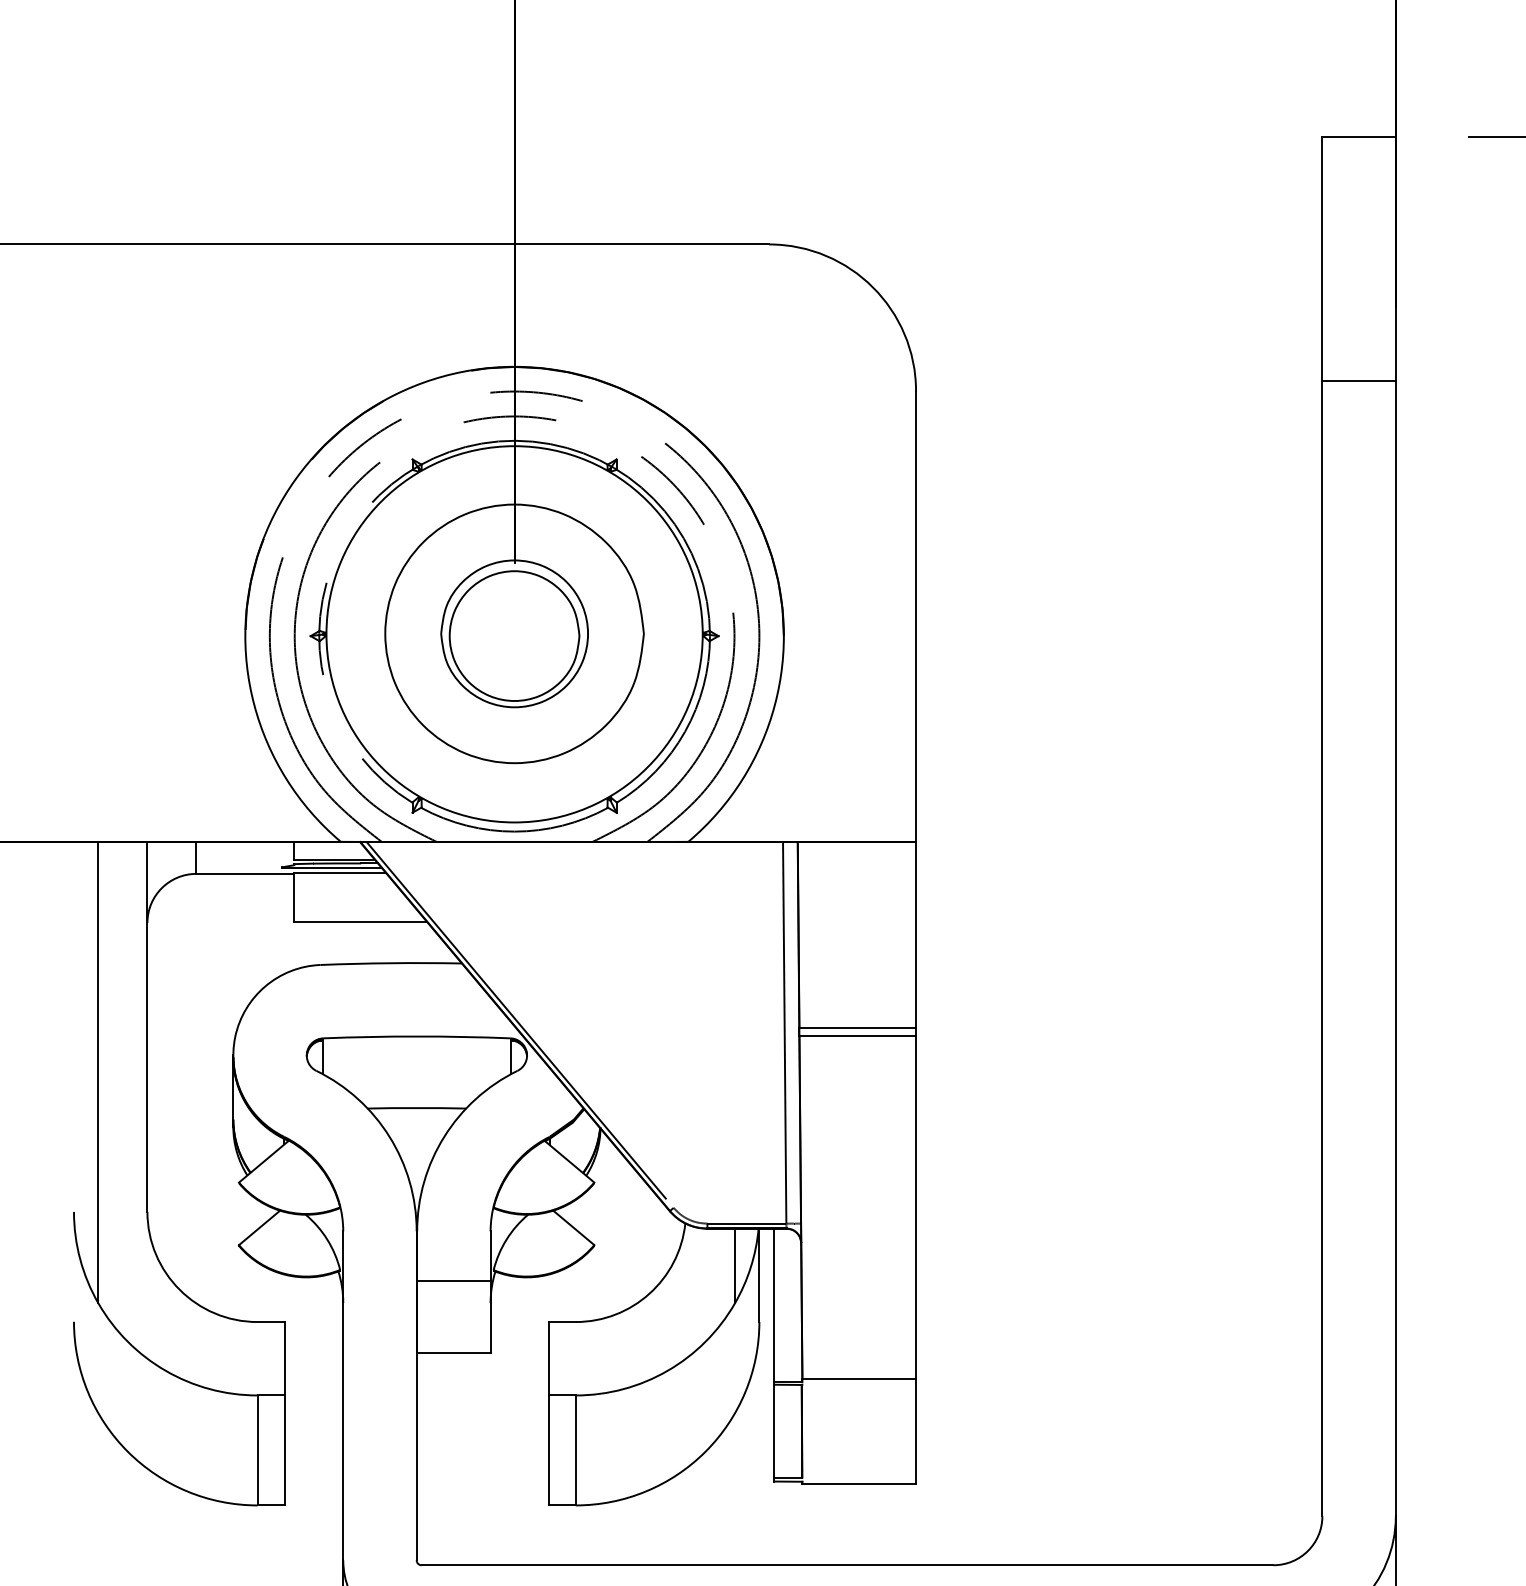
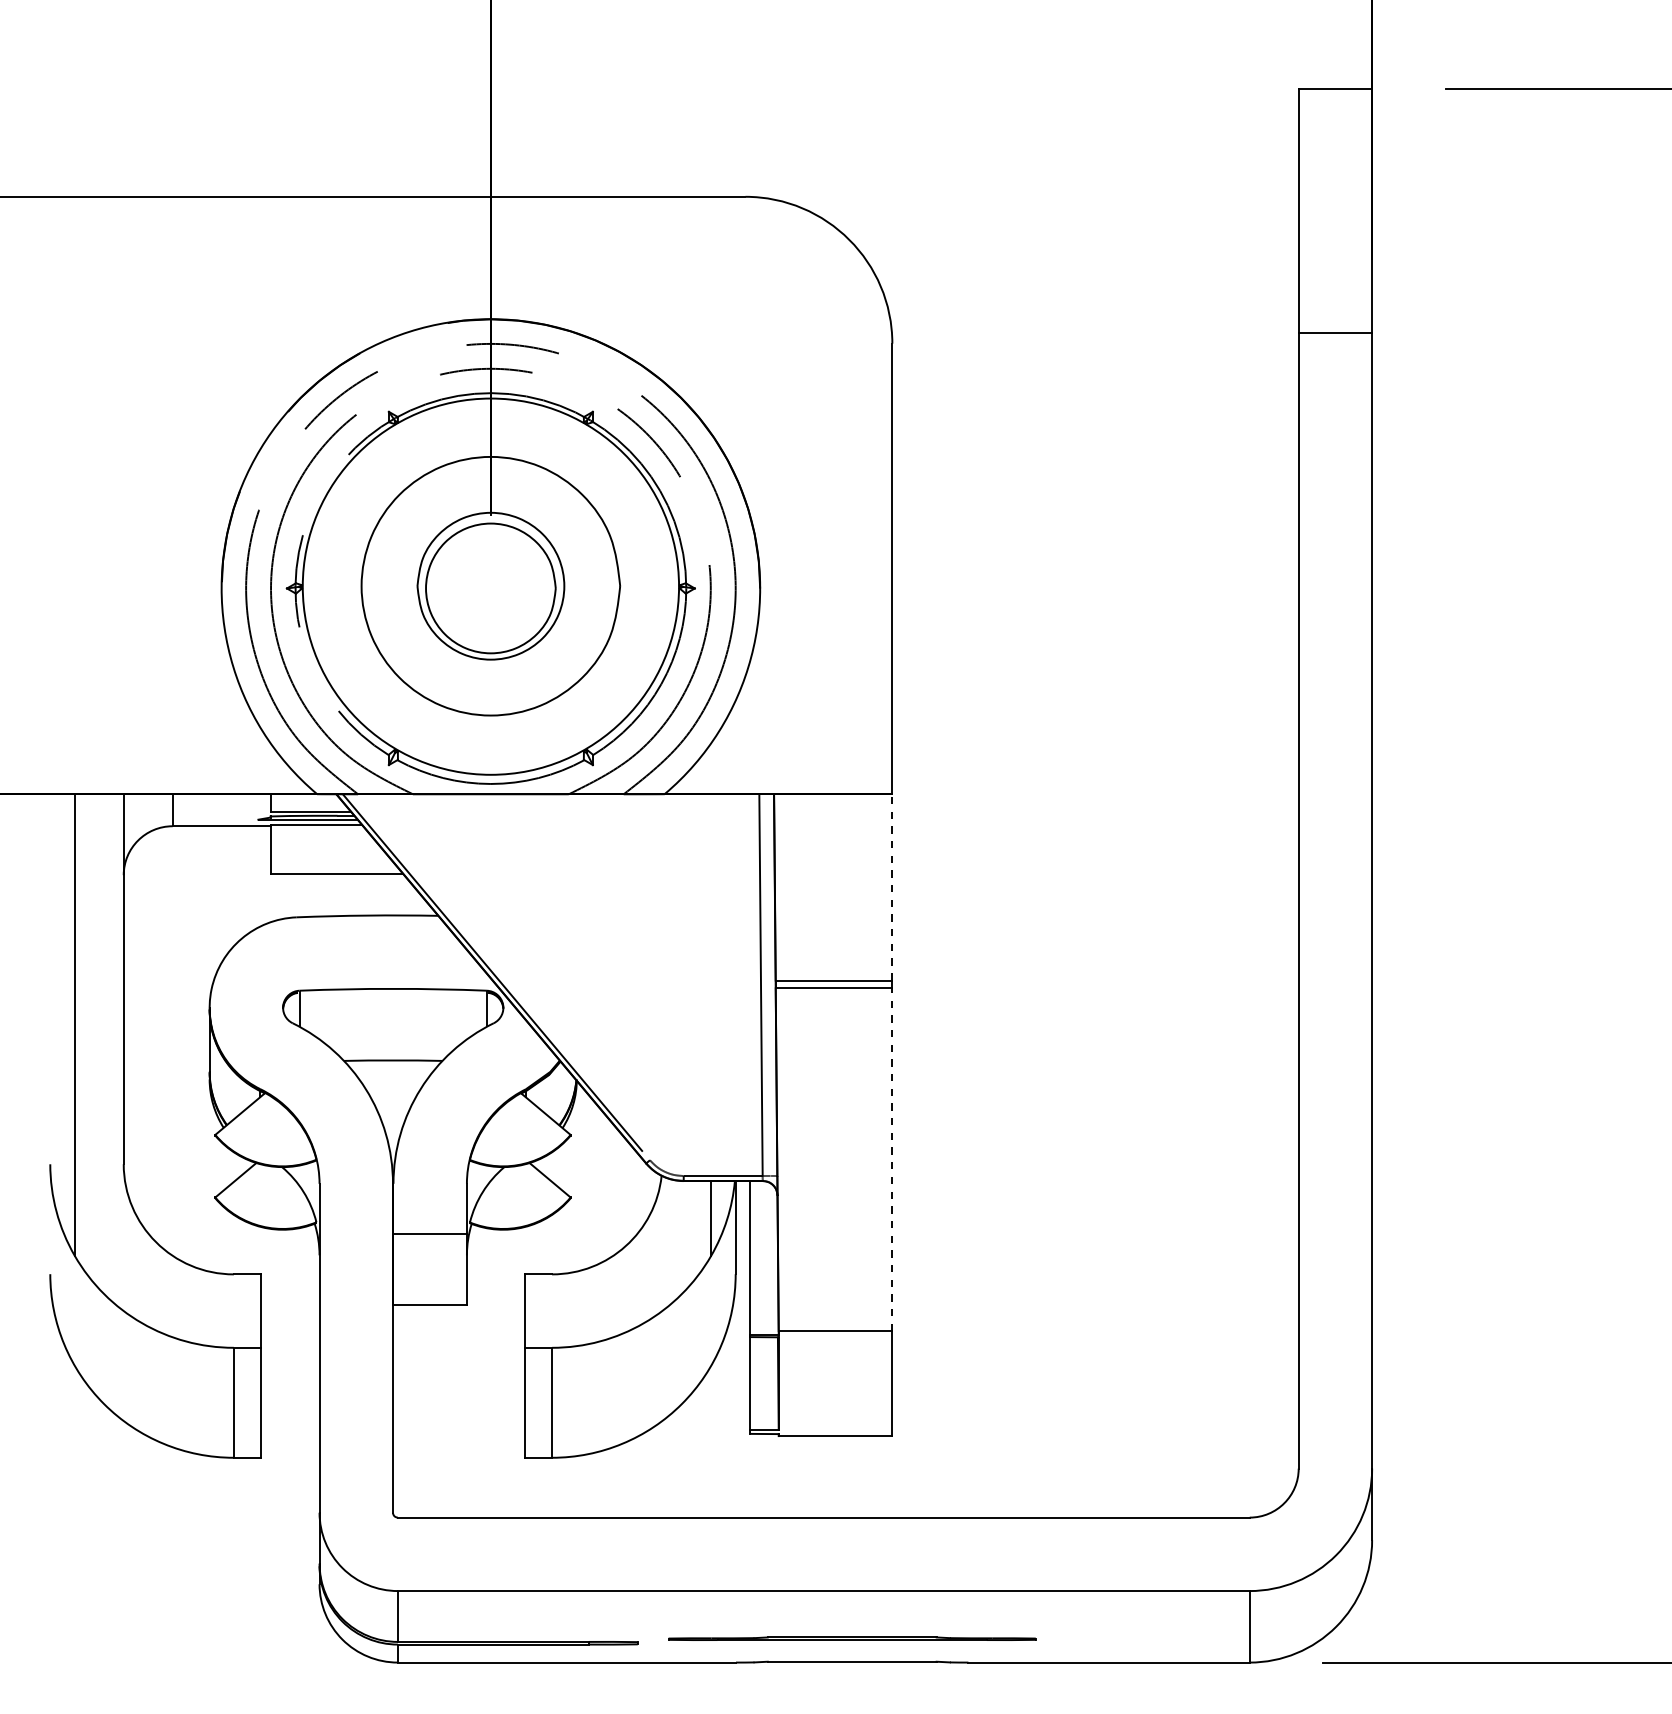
line: (916, 935) -> (892, 887), solid -> dashed
line: (916, 1207) -> (892, 1159), solid -> dashed

